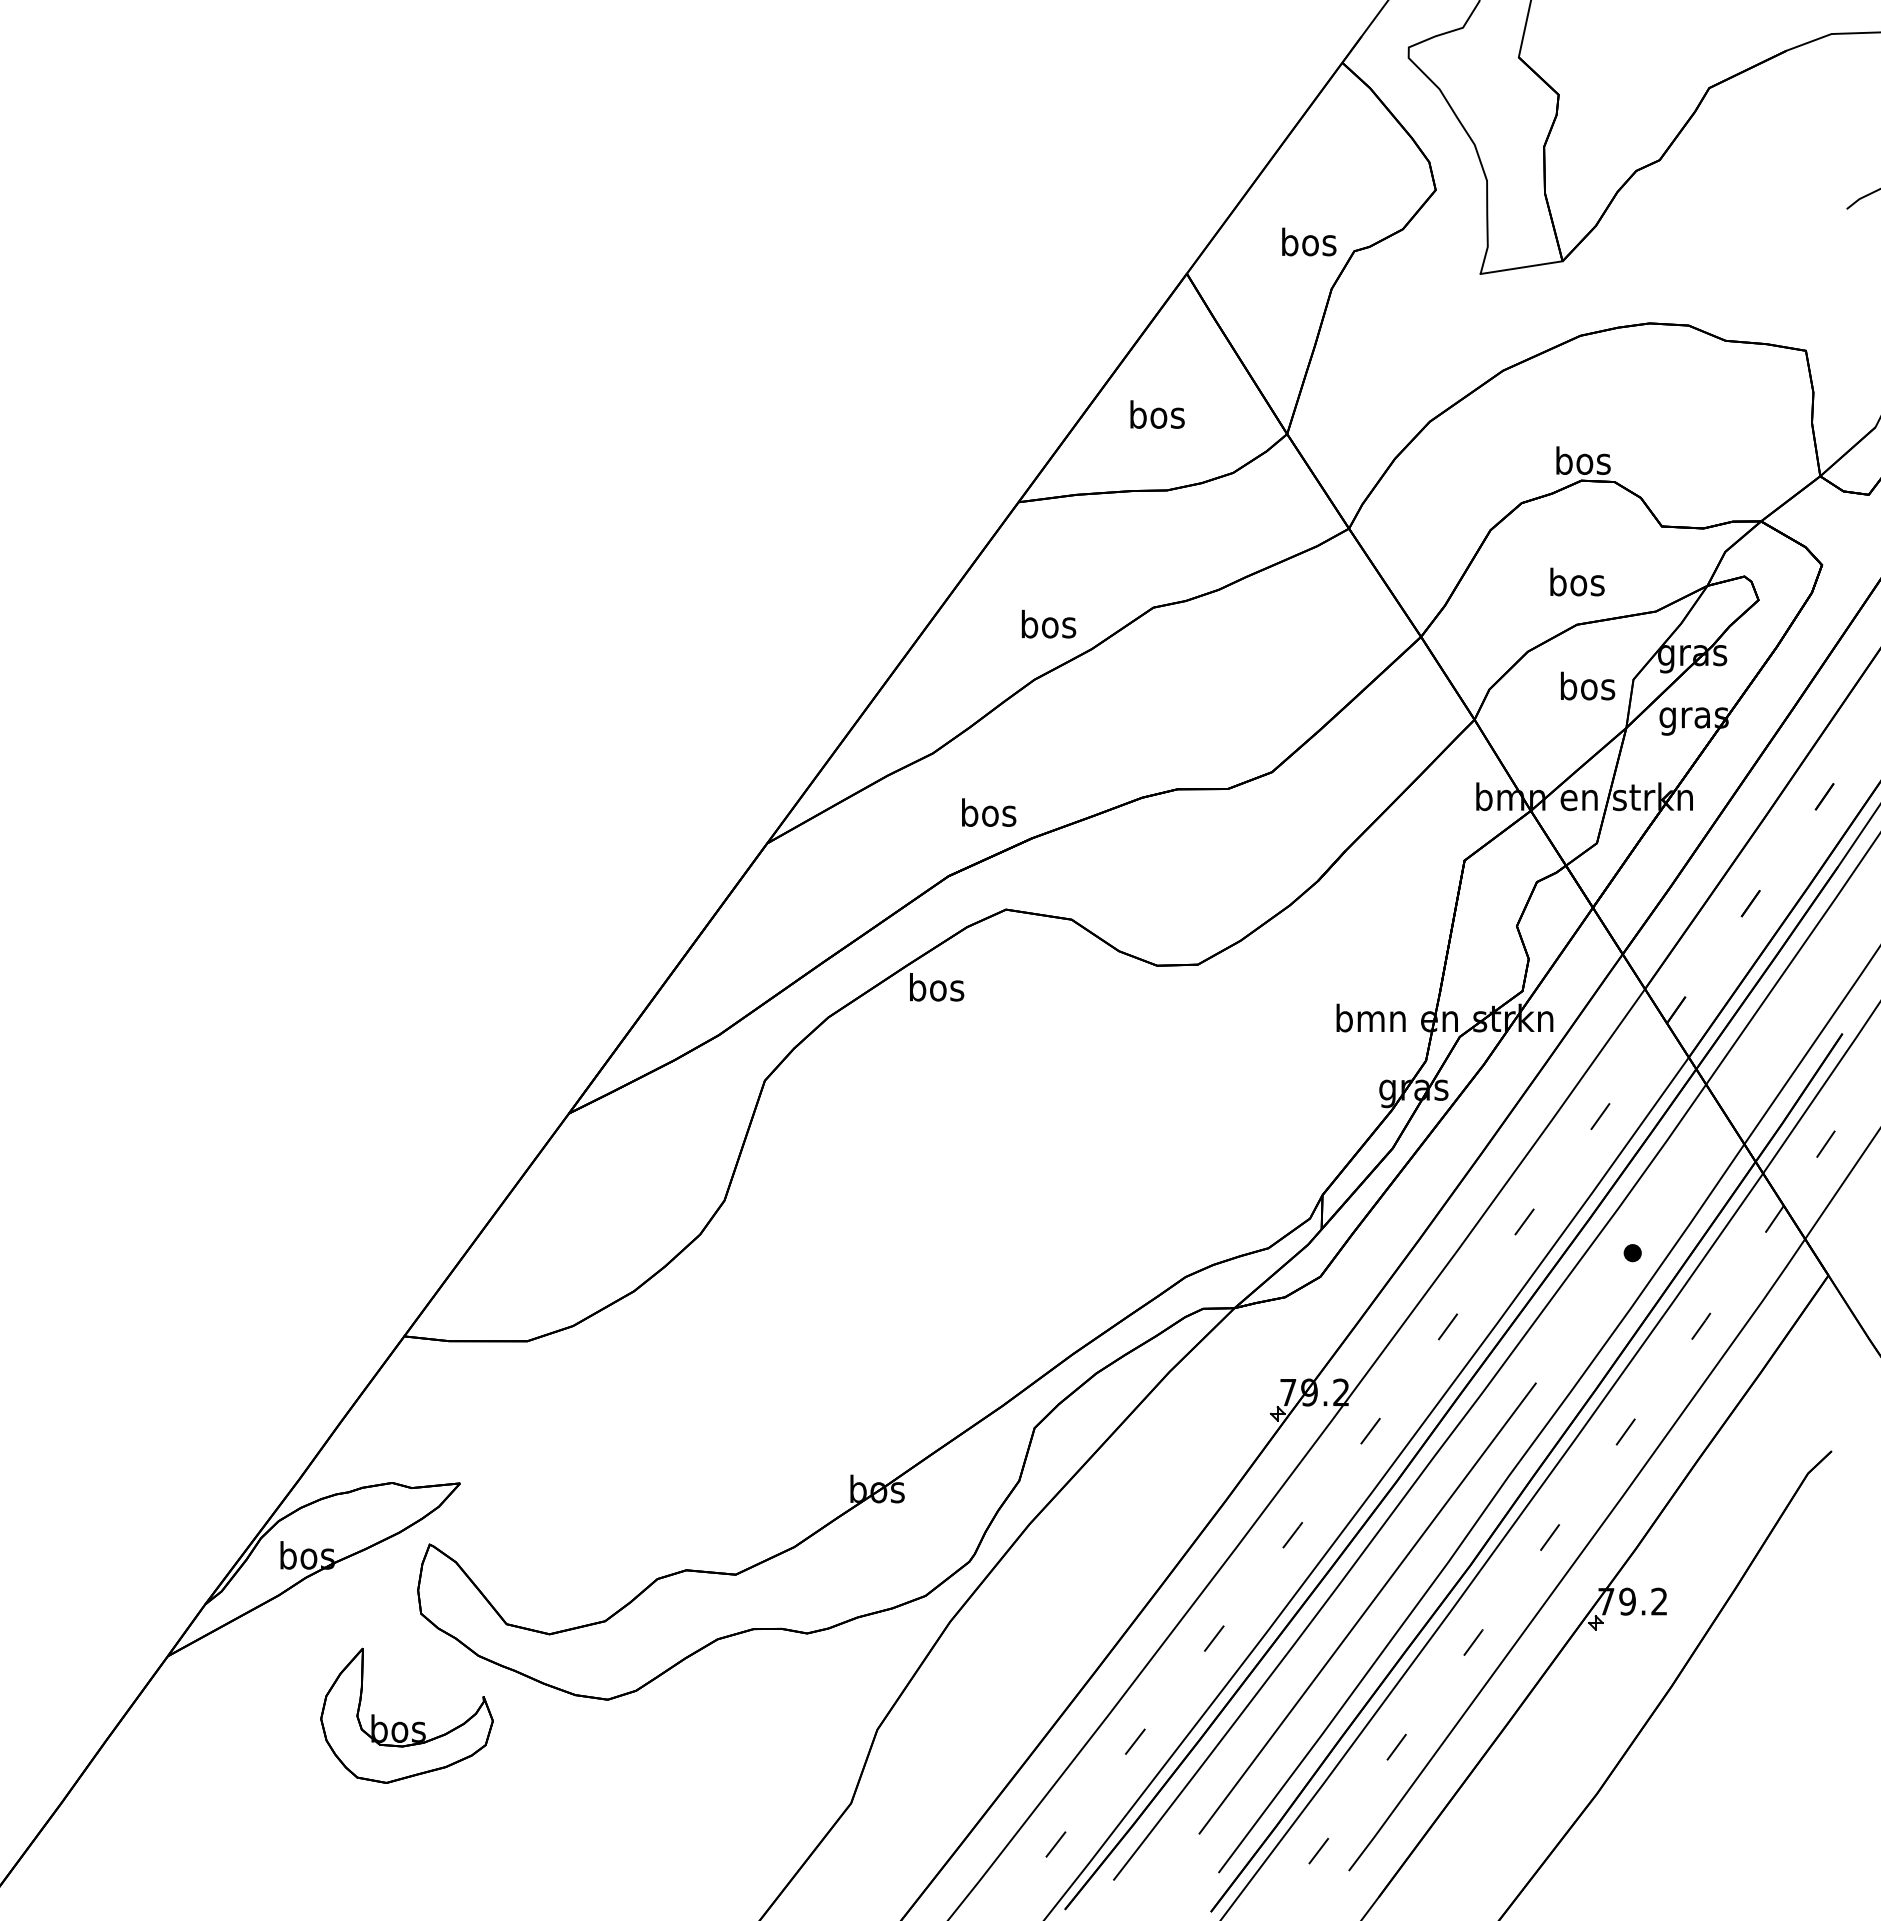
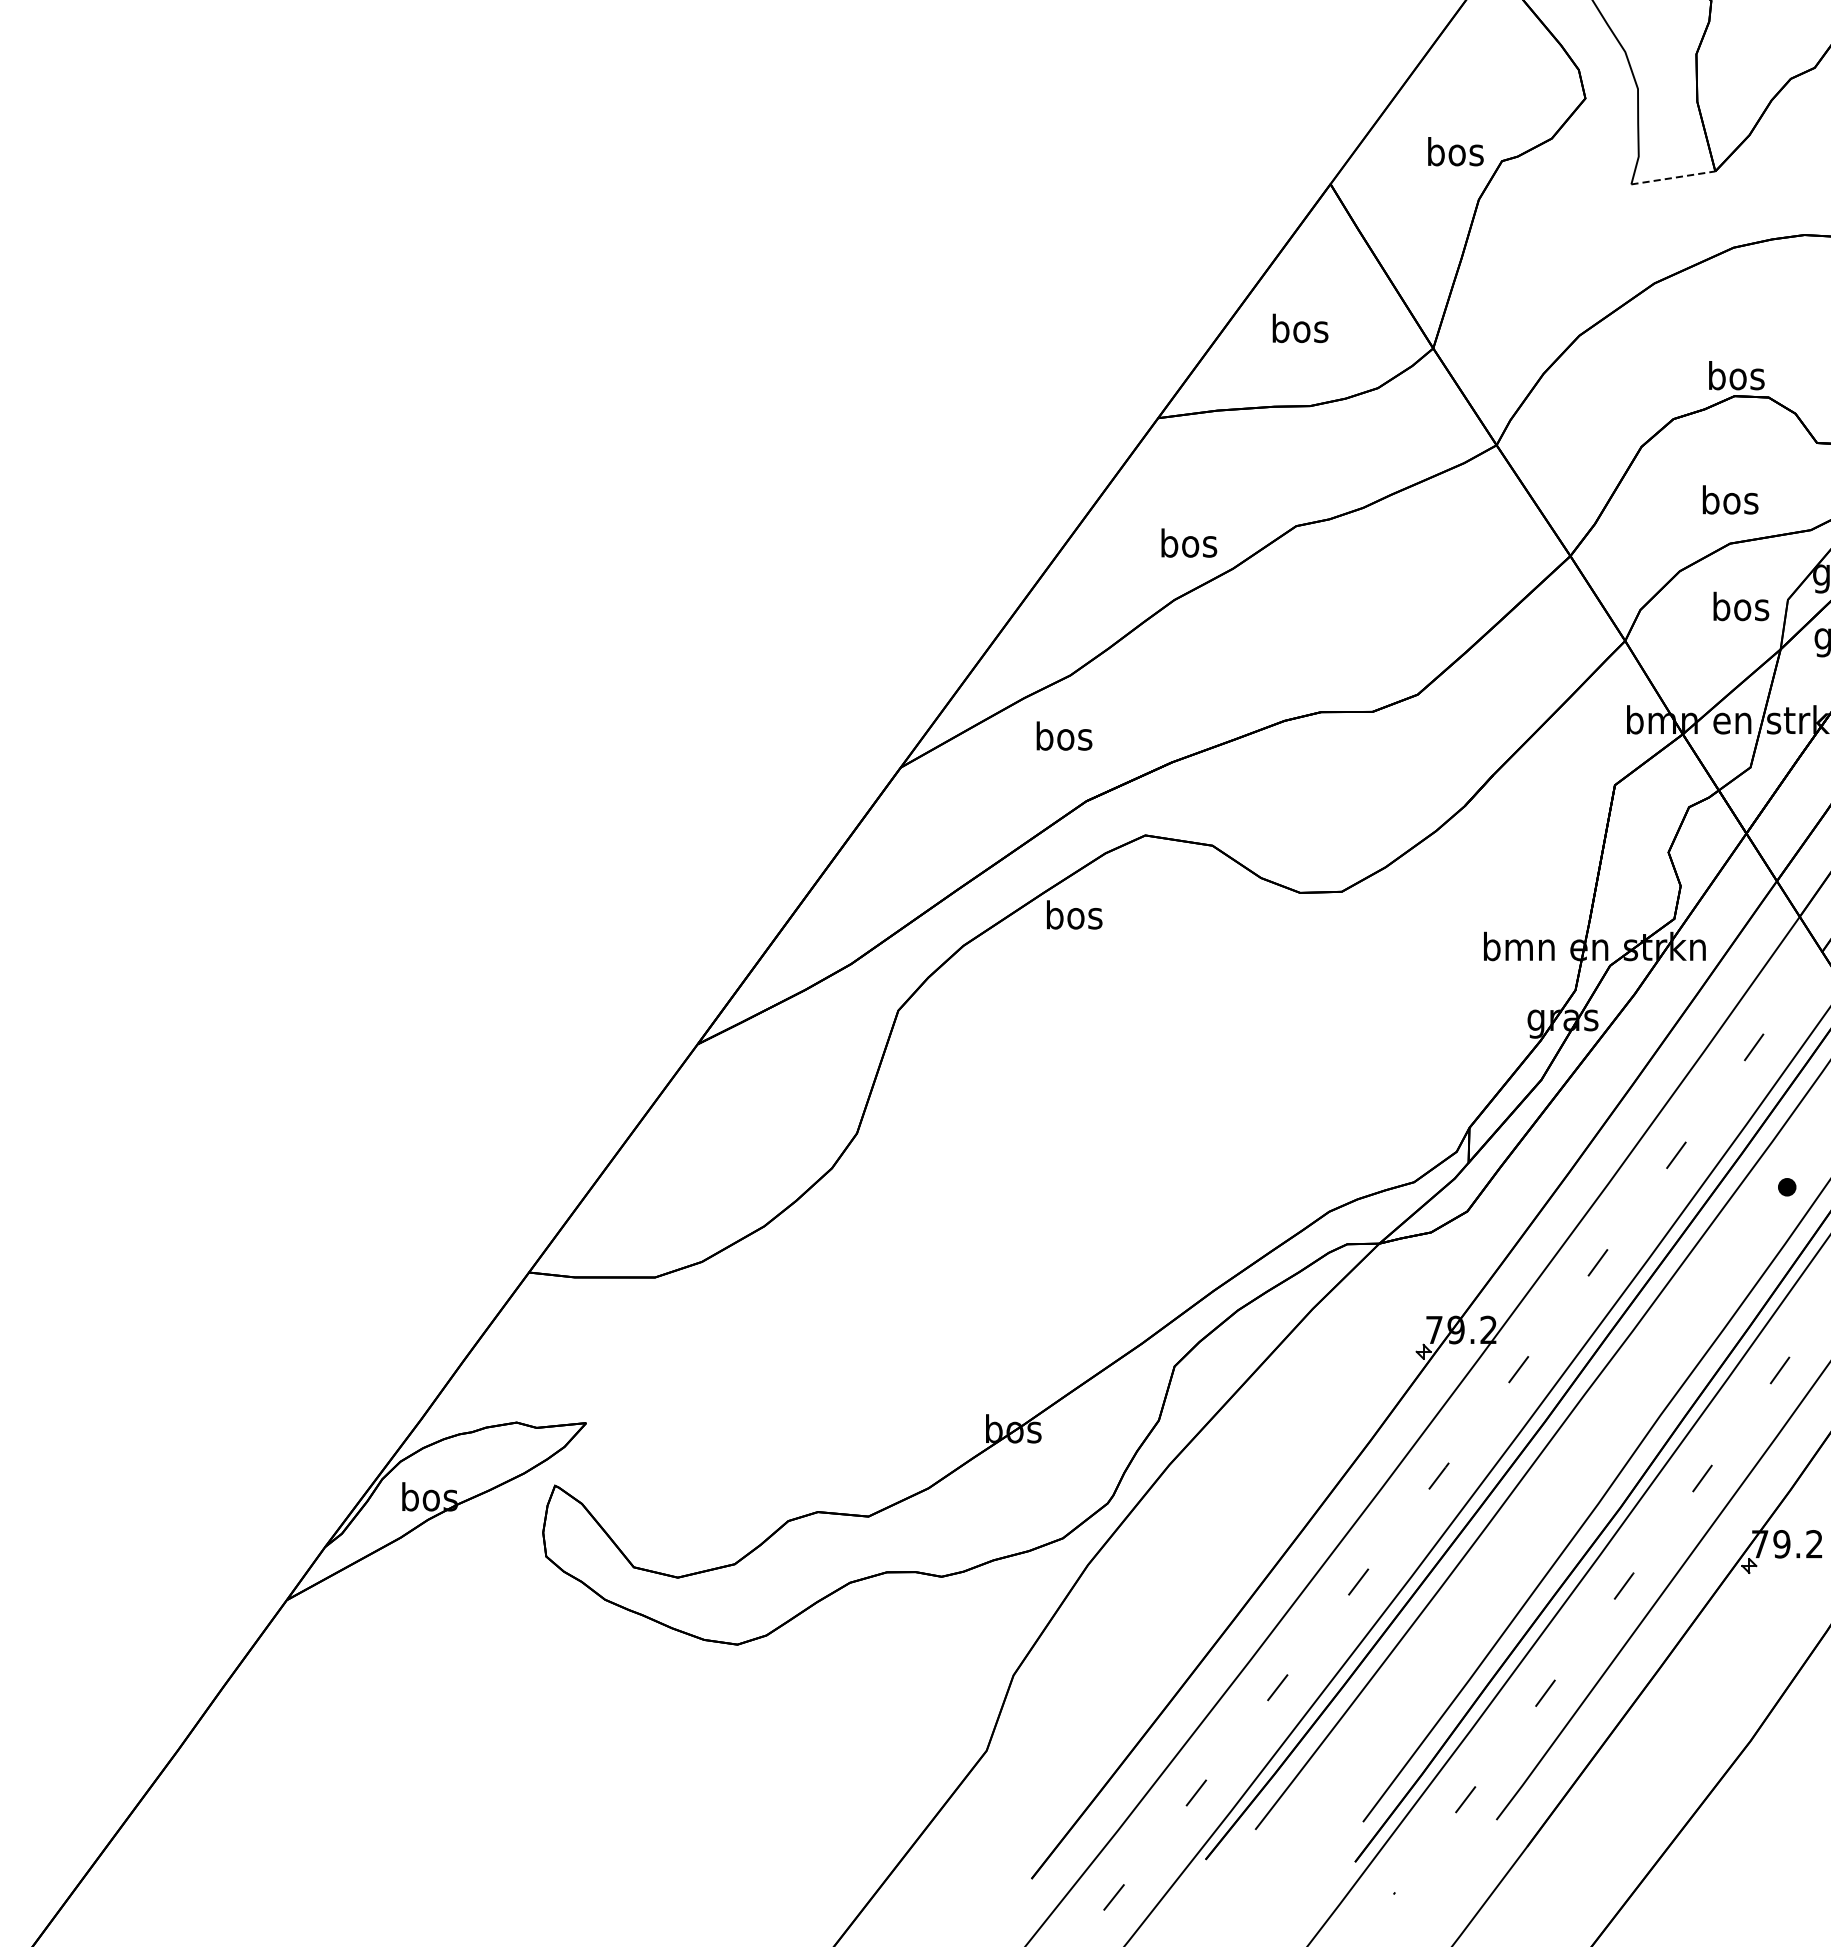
line: (1522, 267) -> (1674, 177), solid -> dashed
text: (989, 812) -> (1064, 735), moved
line: (1367, 1608) -> (1515, 1551), removed
part: (403, 1722) -> (528, 1667), removed

